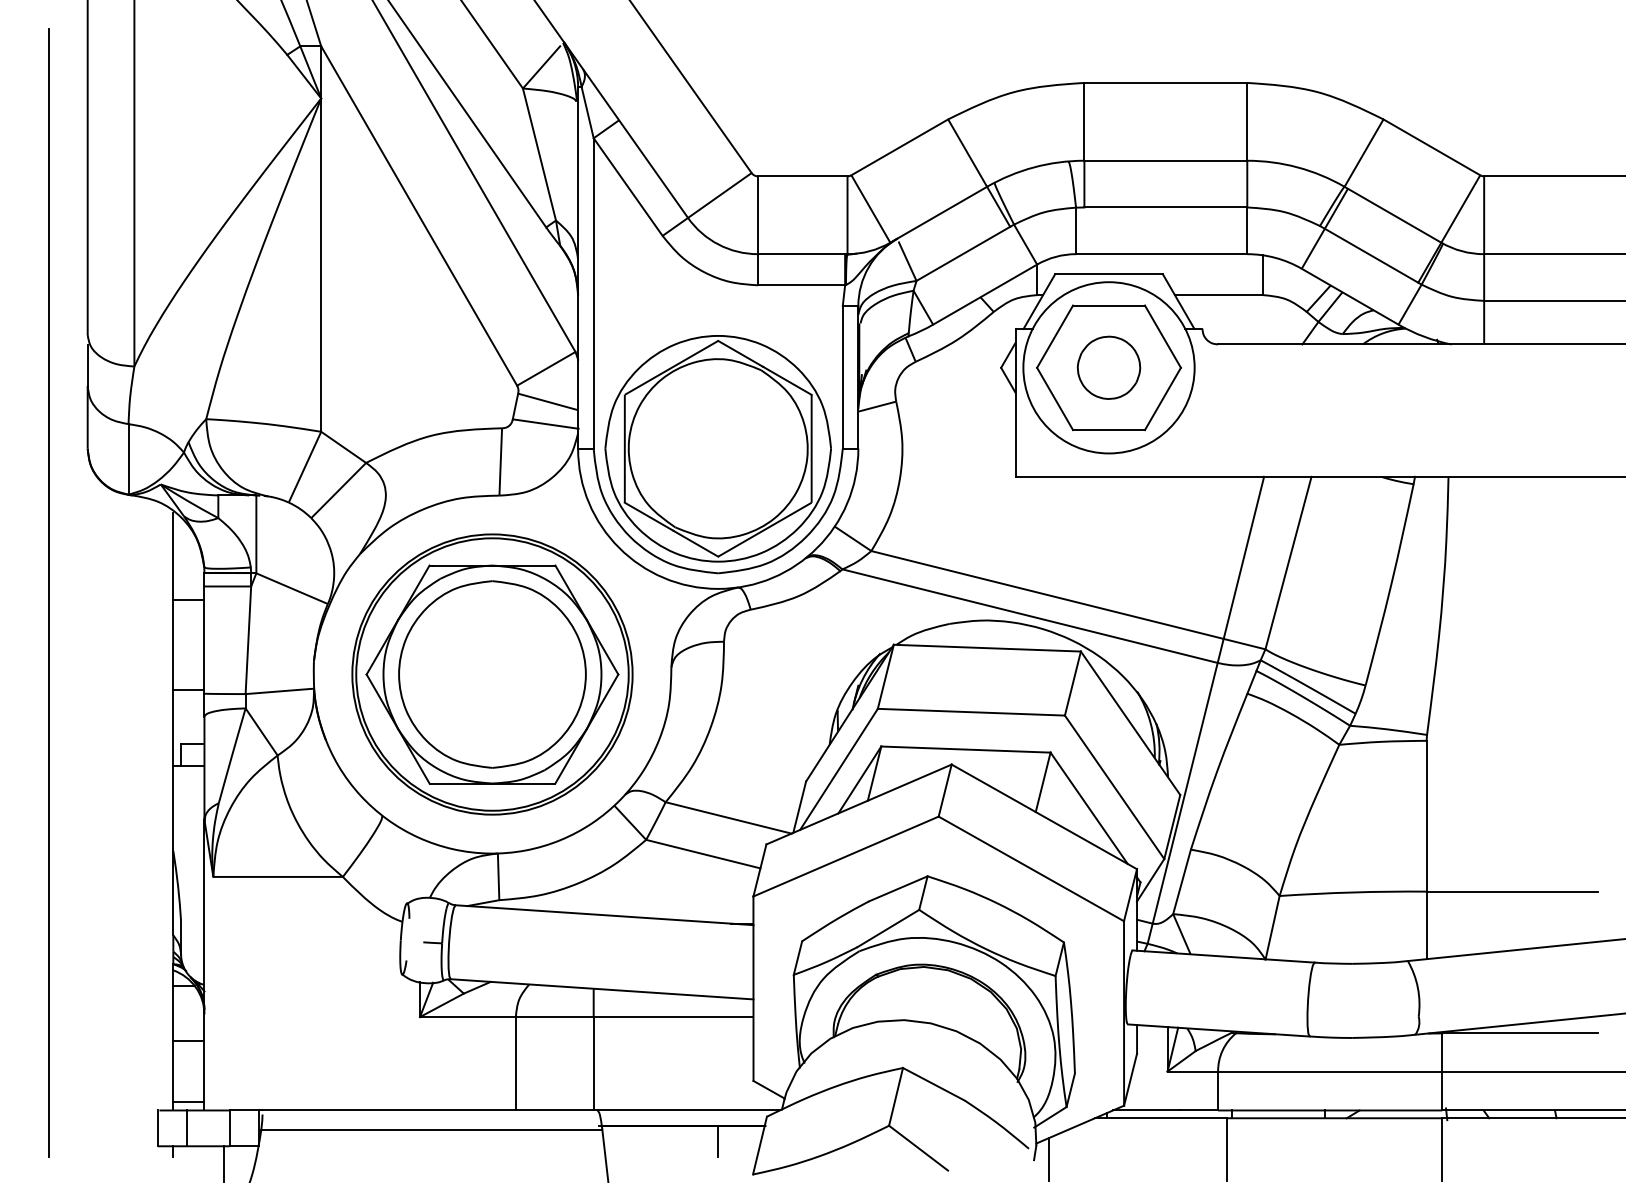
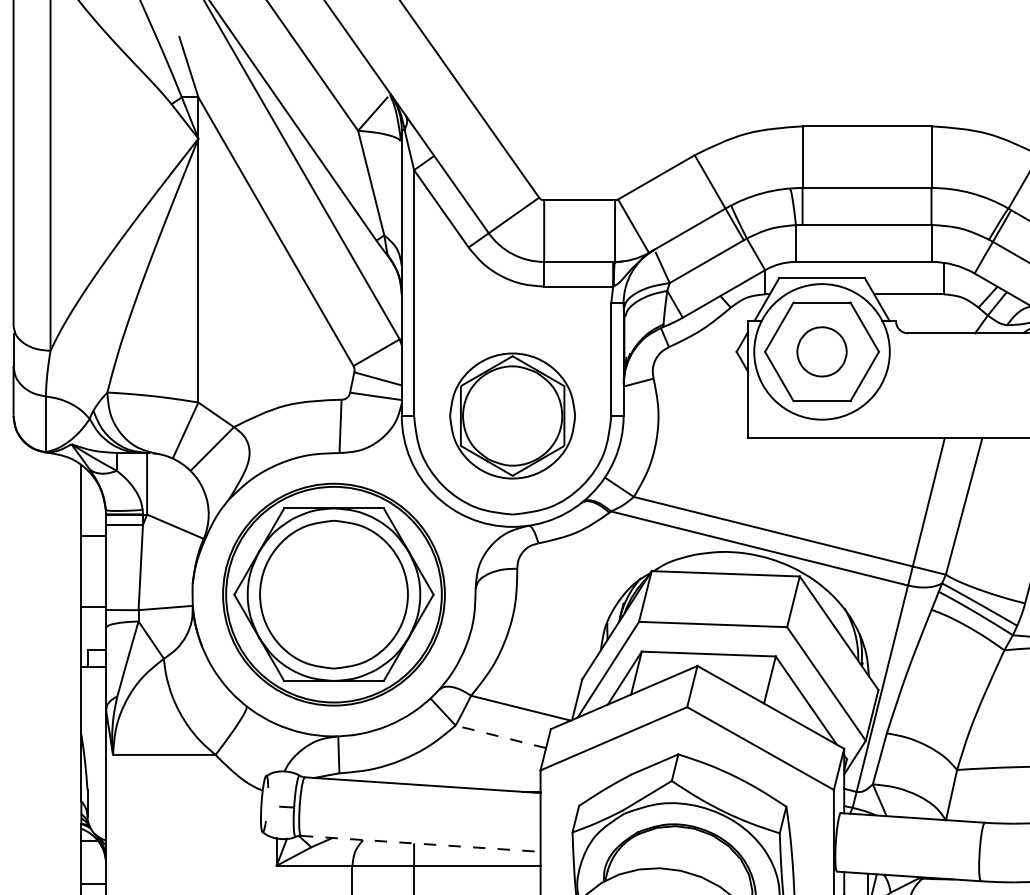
part: (717, 448) -> (512, 415), size x0.7
line: (703, 854) -> (501, 737), solid -> dashed
line: (602, 989) -> (421, 844), solid -> dashed

